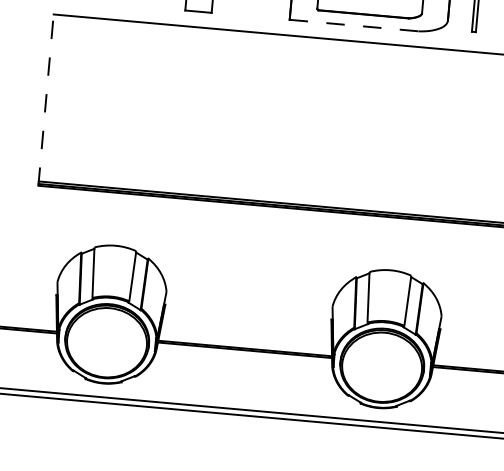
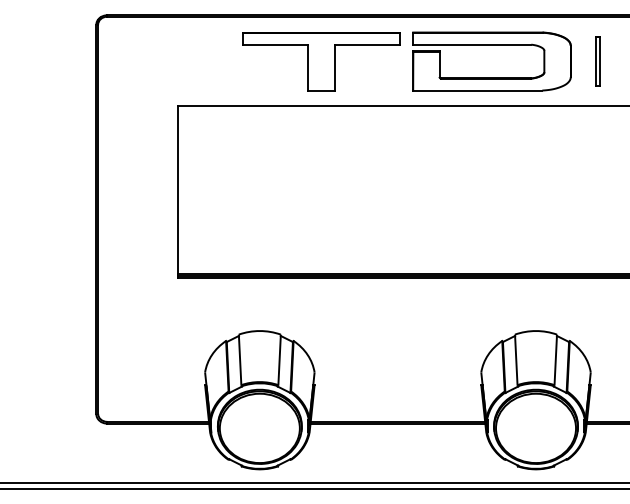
line: (353, 25) -> (477, 90), dashed -> solid
line: (45, 100) -> (177, 192), dashed -> solid

